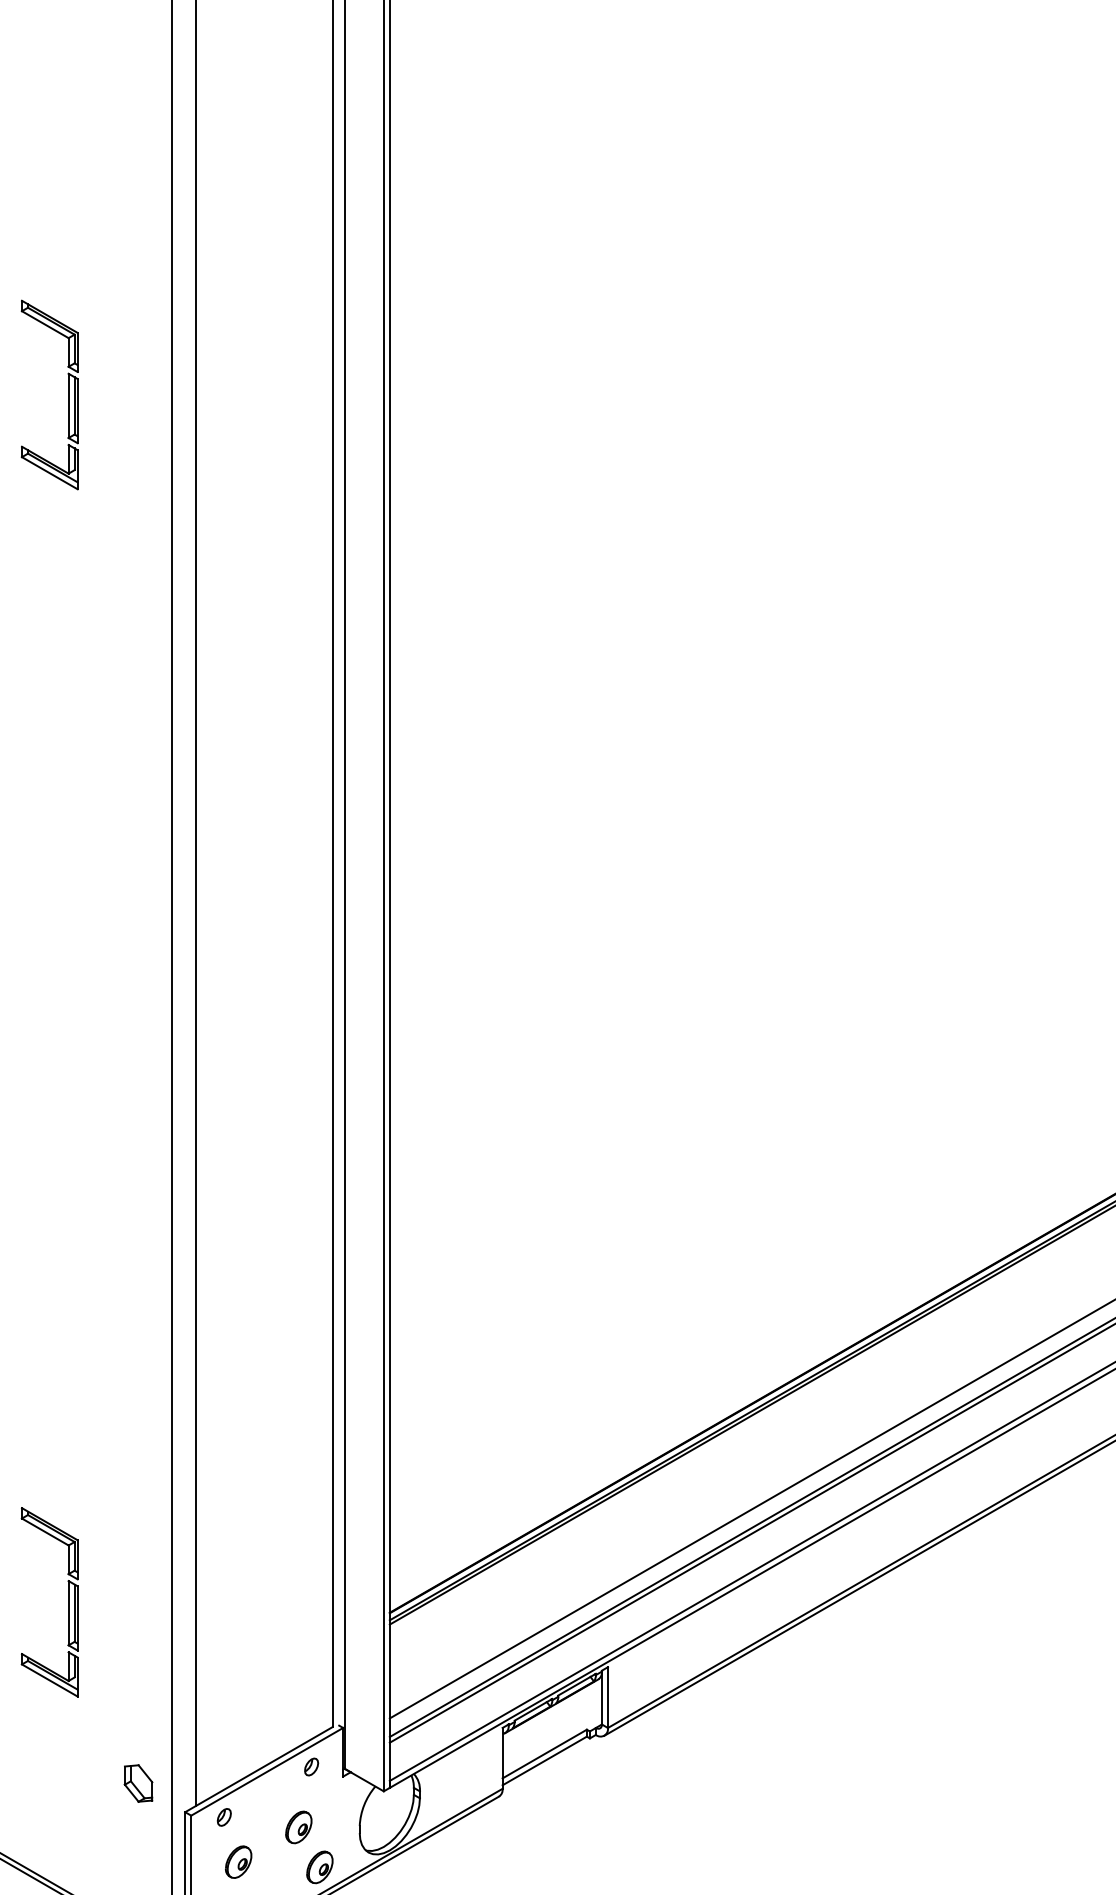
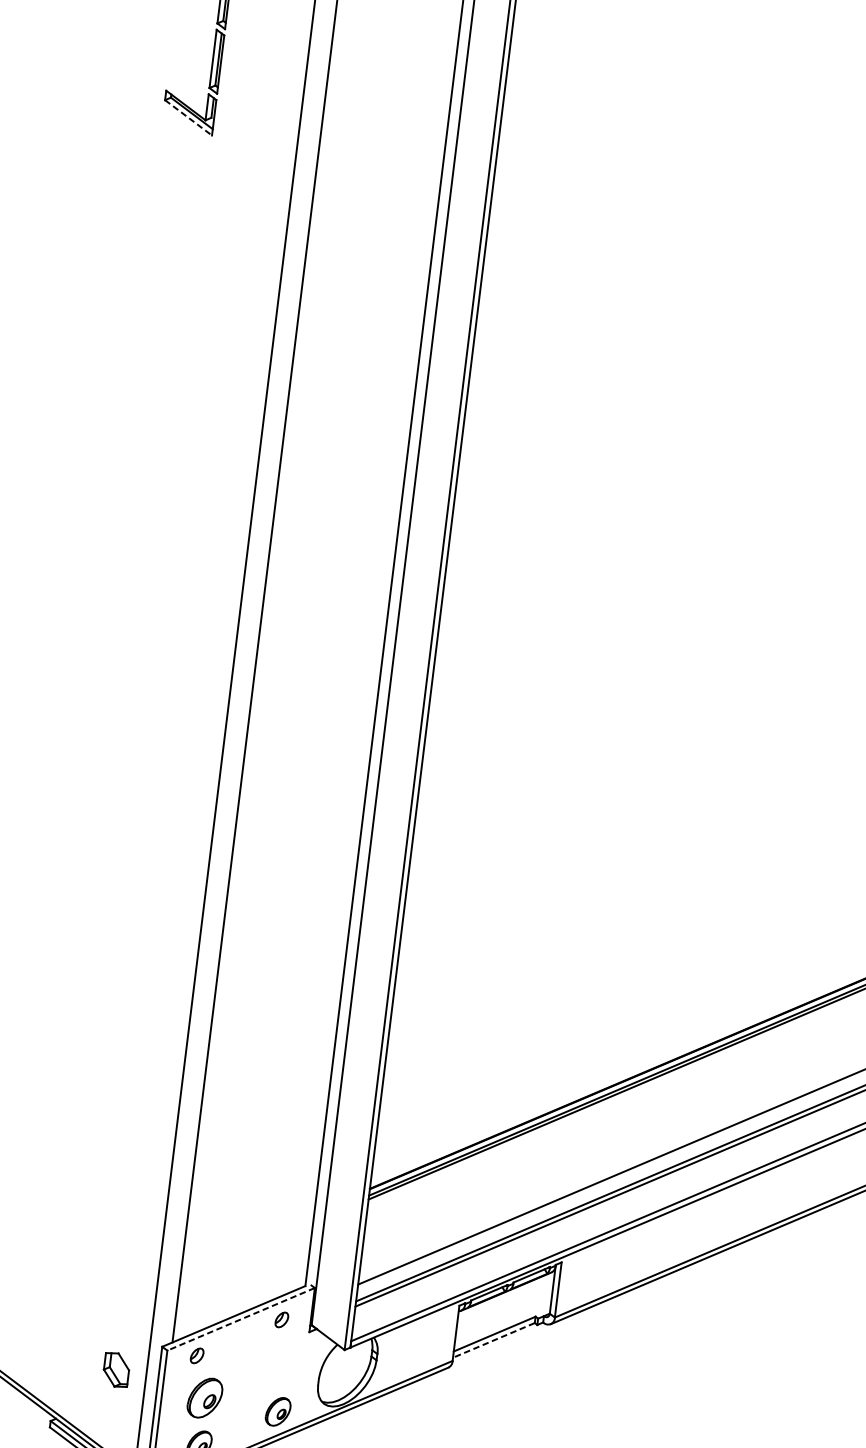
line: (50, 473) -> (189, 118), solid -> dashed
part: (68, 1602) -> (79, 1143), removed
line: (544, 1760) -> (493, 1339), solid -> dashed
line: (267, 1771) -> (241, 1319), solid -> dashed
part: (138, 1783) -> (116, 1369), moved
part: (298, 1827) -> (263, 1373), removed
part: (238, 1861) -> (205, 1397), size x1.4

